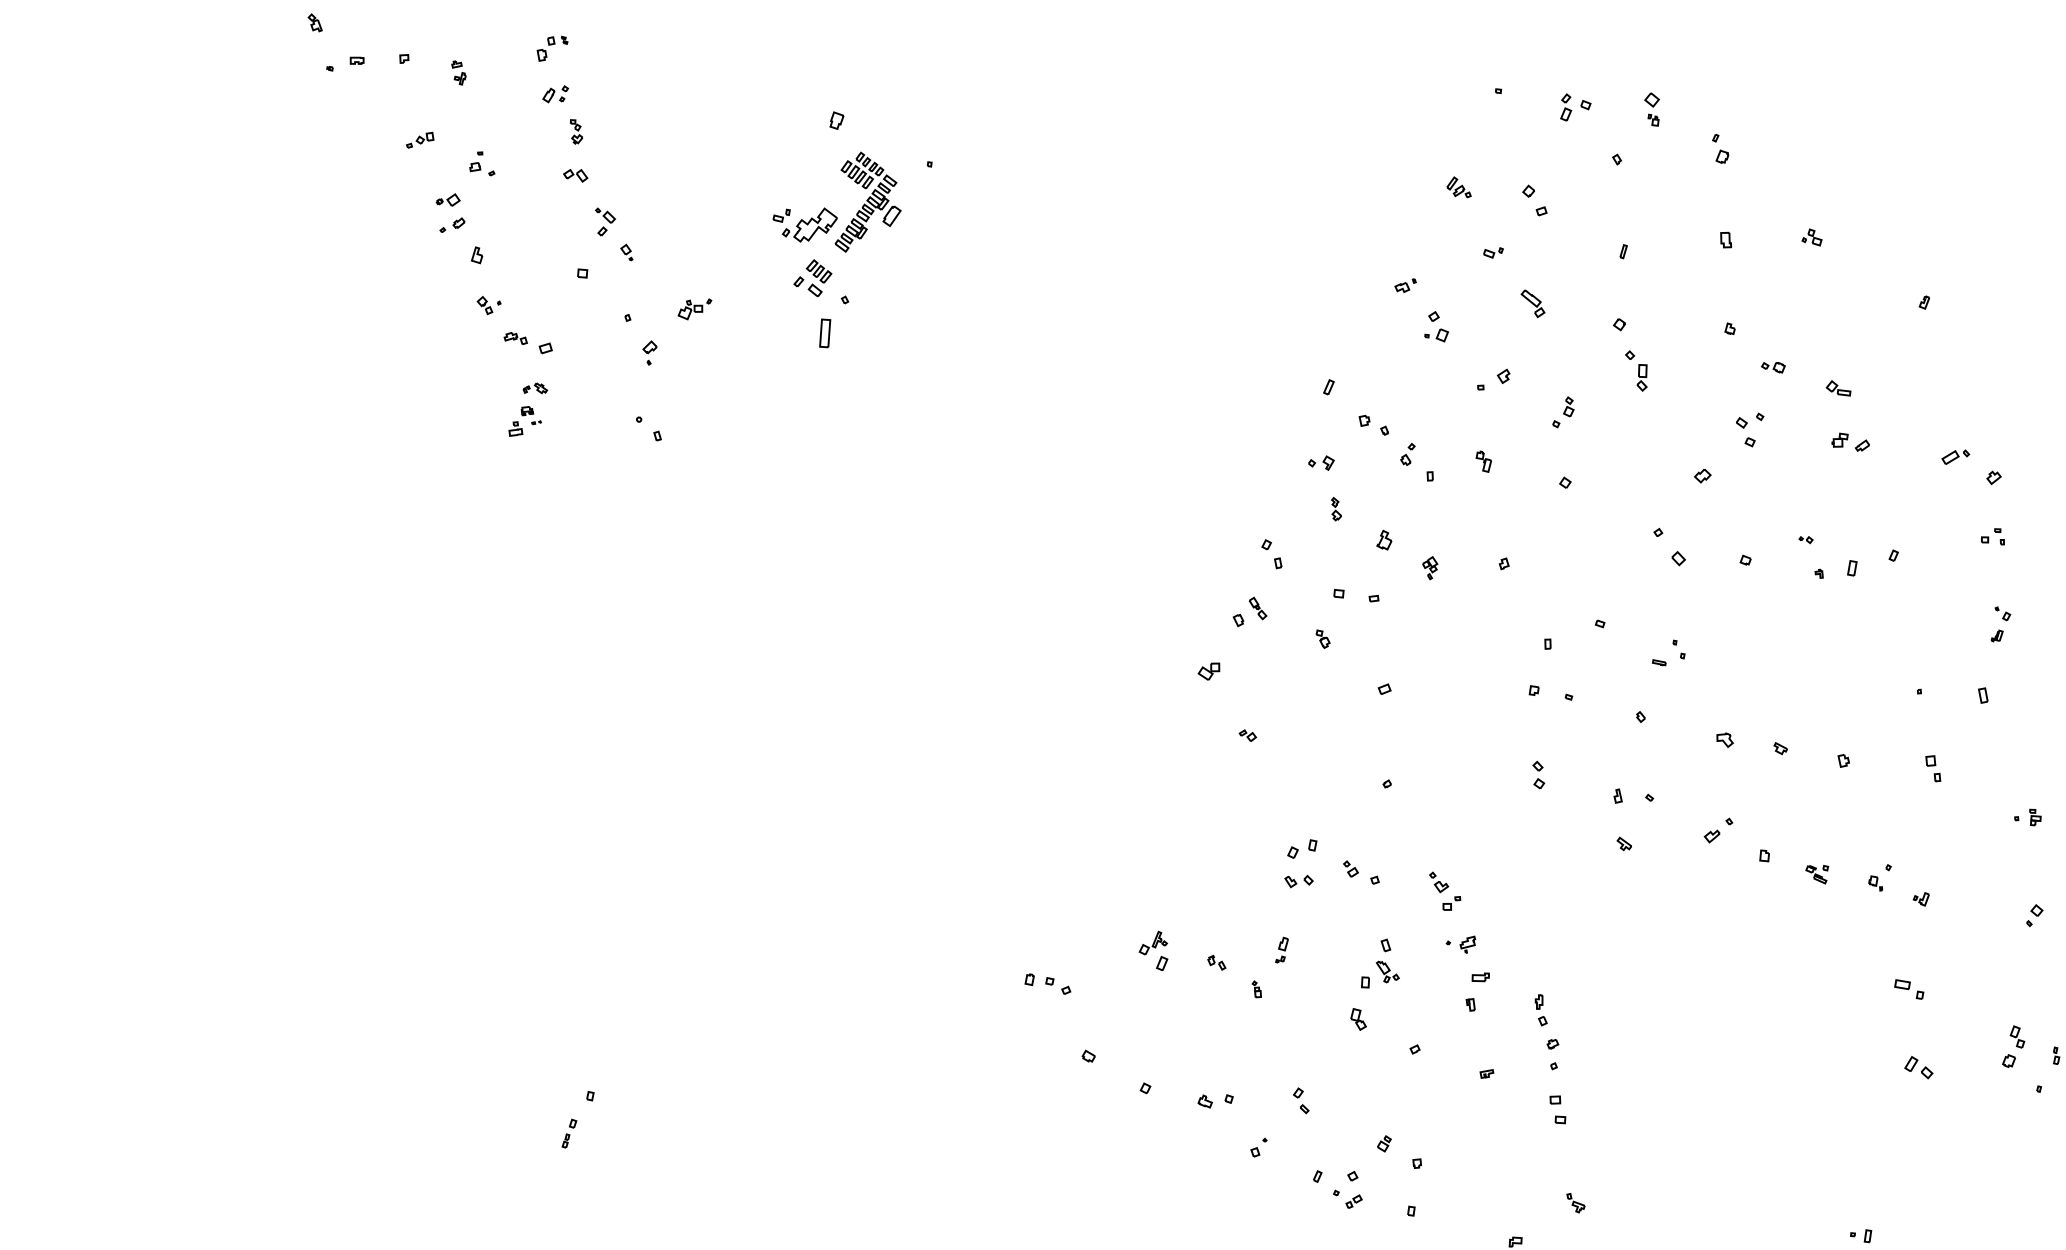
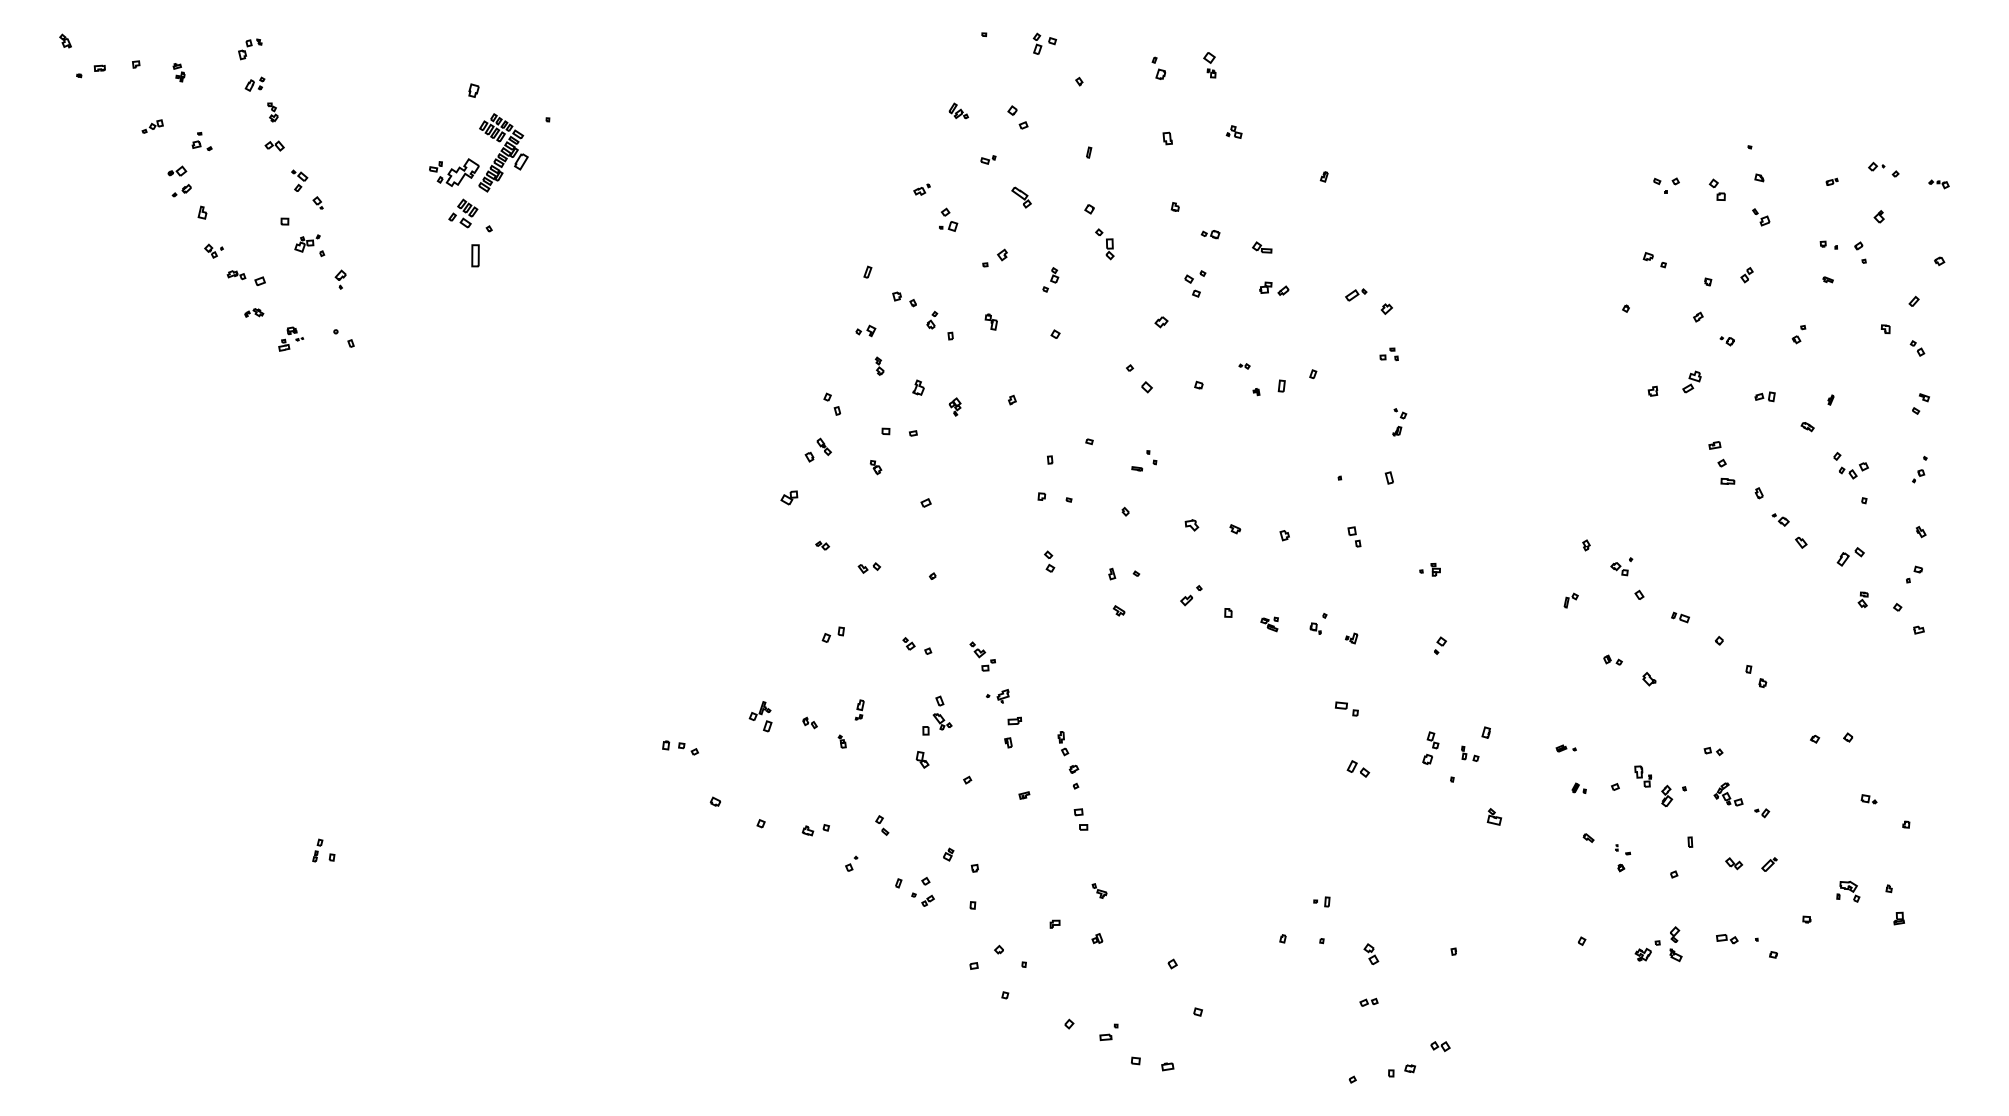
part: (1651, 109) -> (1209, 65), moved
part: (694, 309) -> (307, 243), moved
part: (525, 420) -> (291, 338), moved
part: (1301, 848) -> (832, 634), moved
part: (1297, 880) -> (868, 567), moved
part: (569, 1133) -> (317, 850), moved

